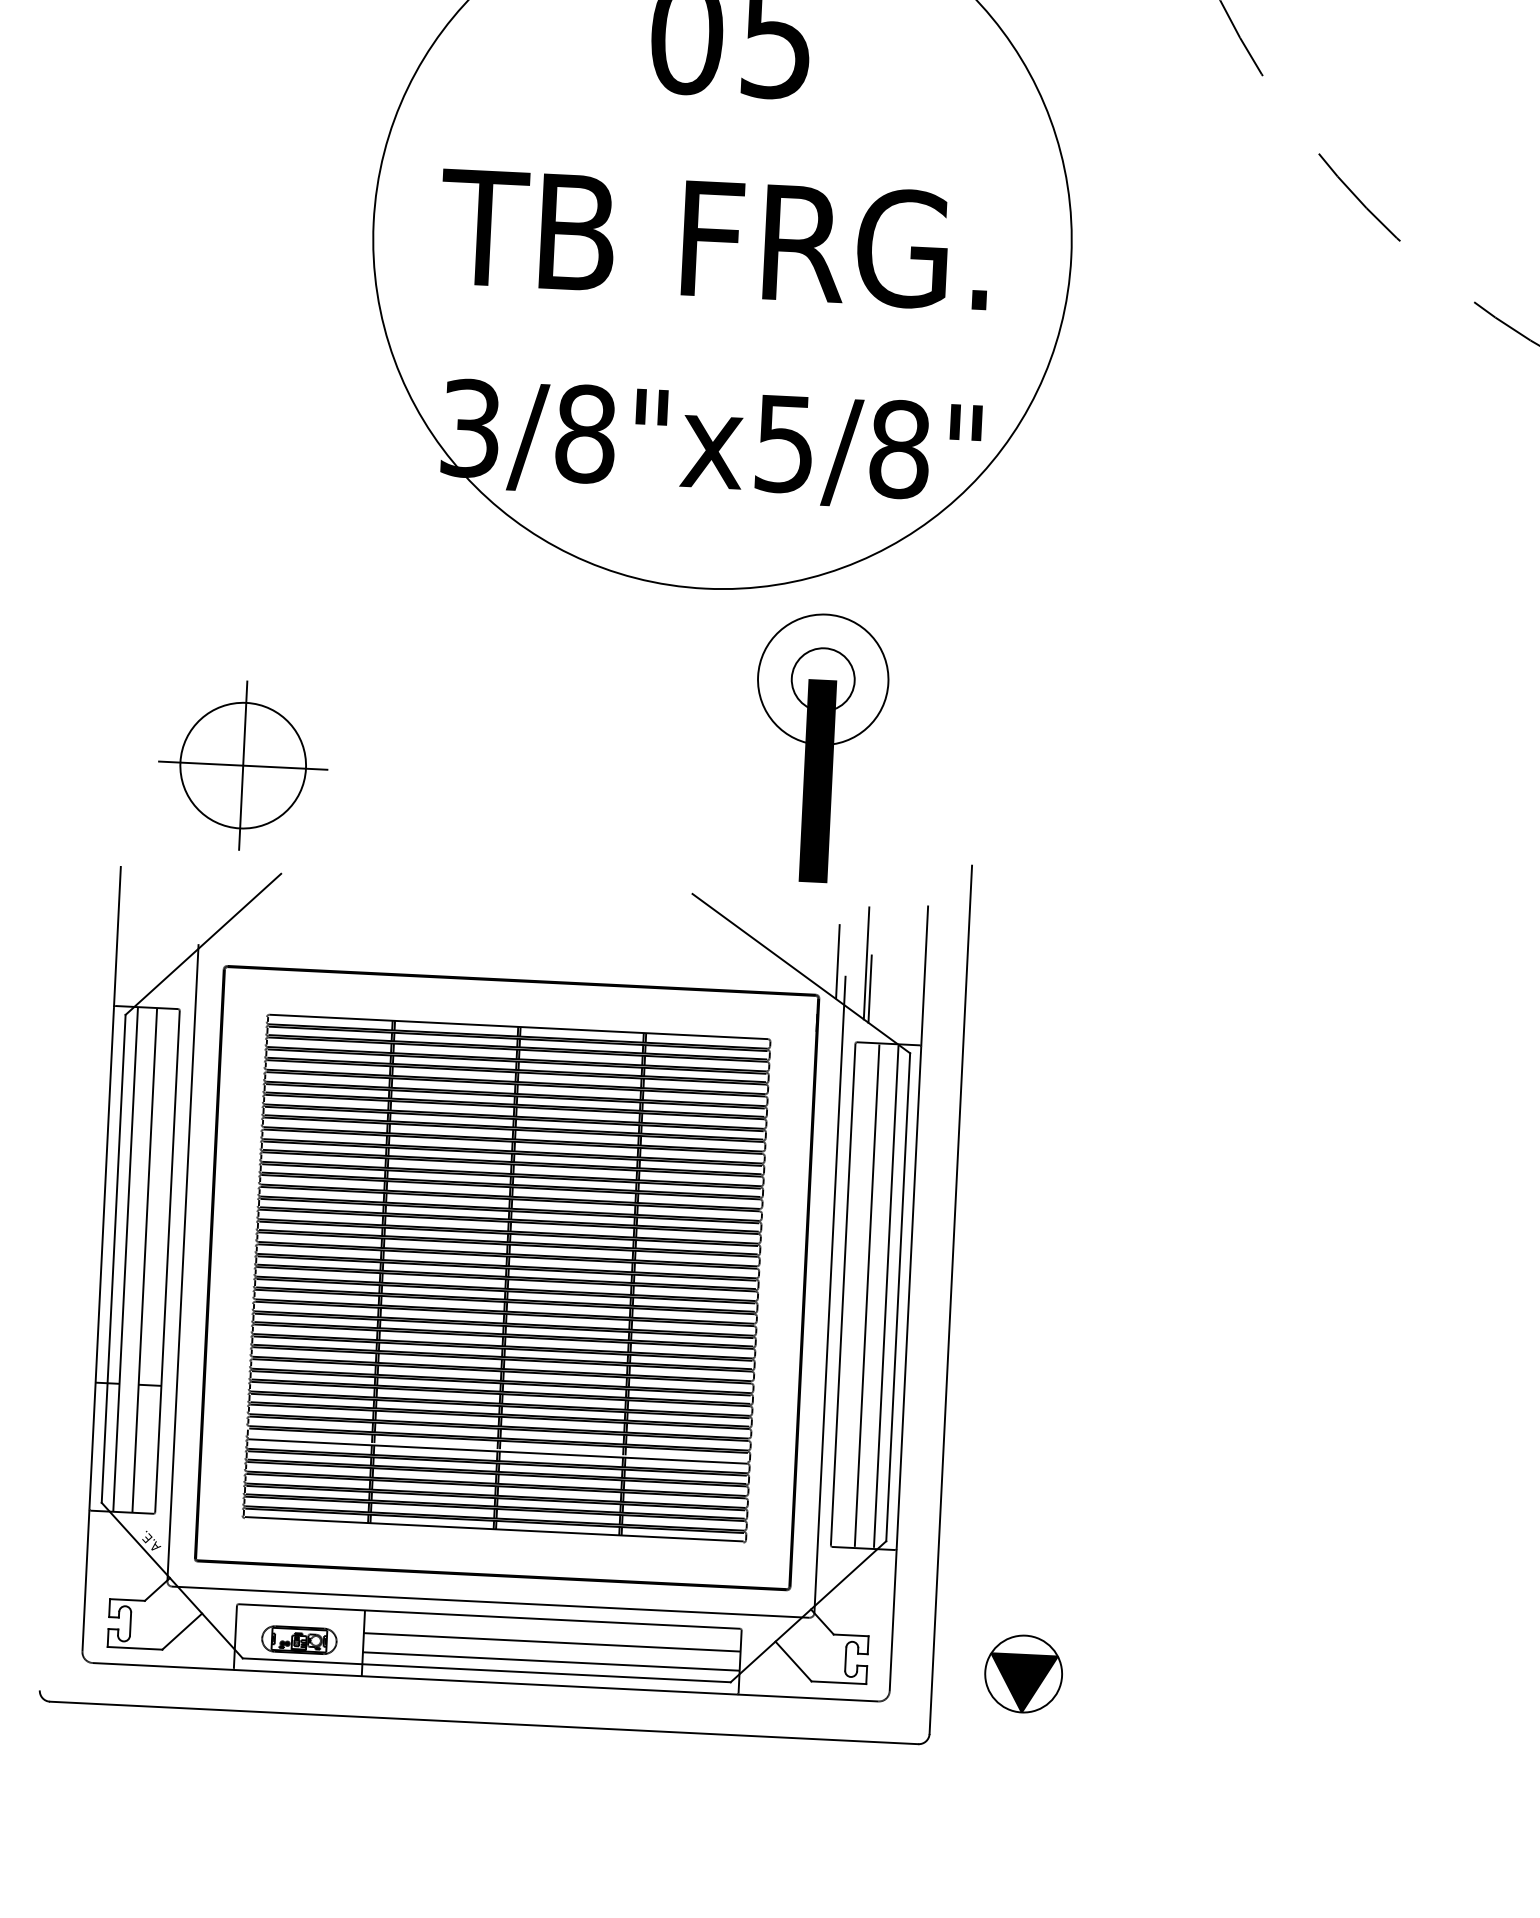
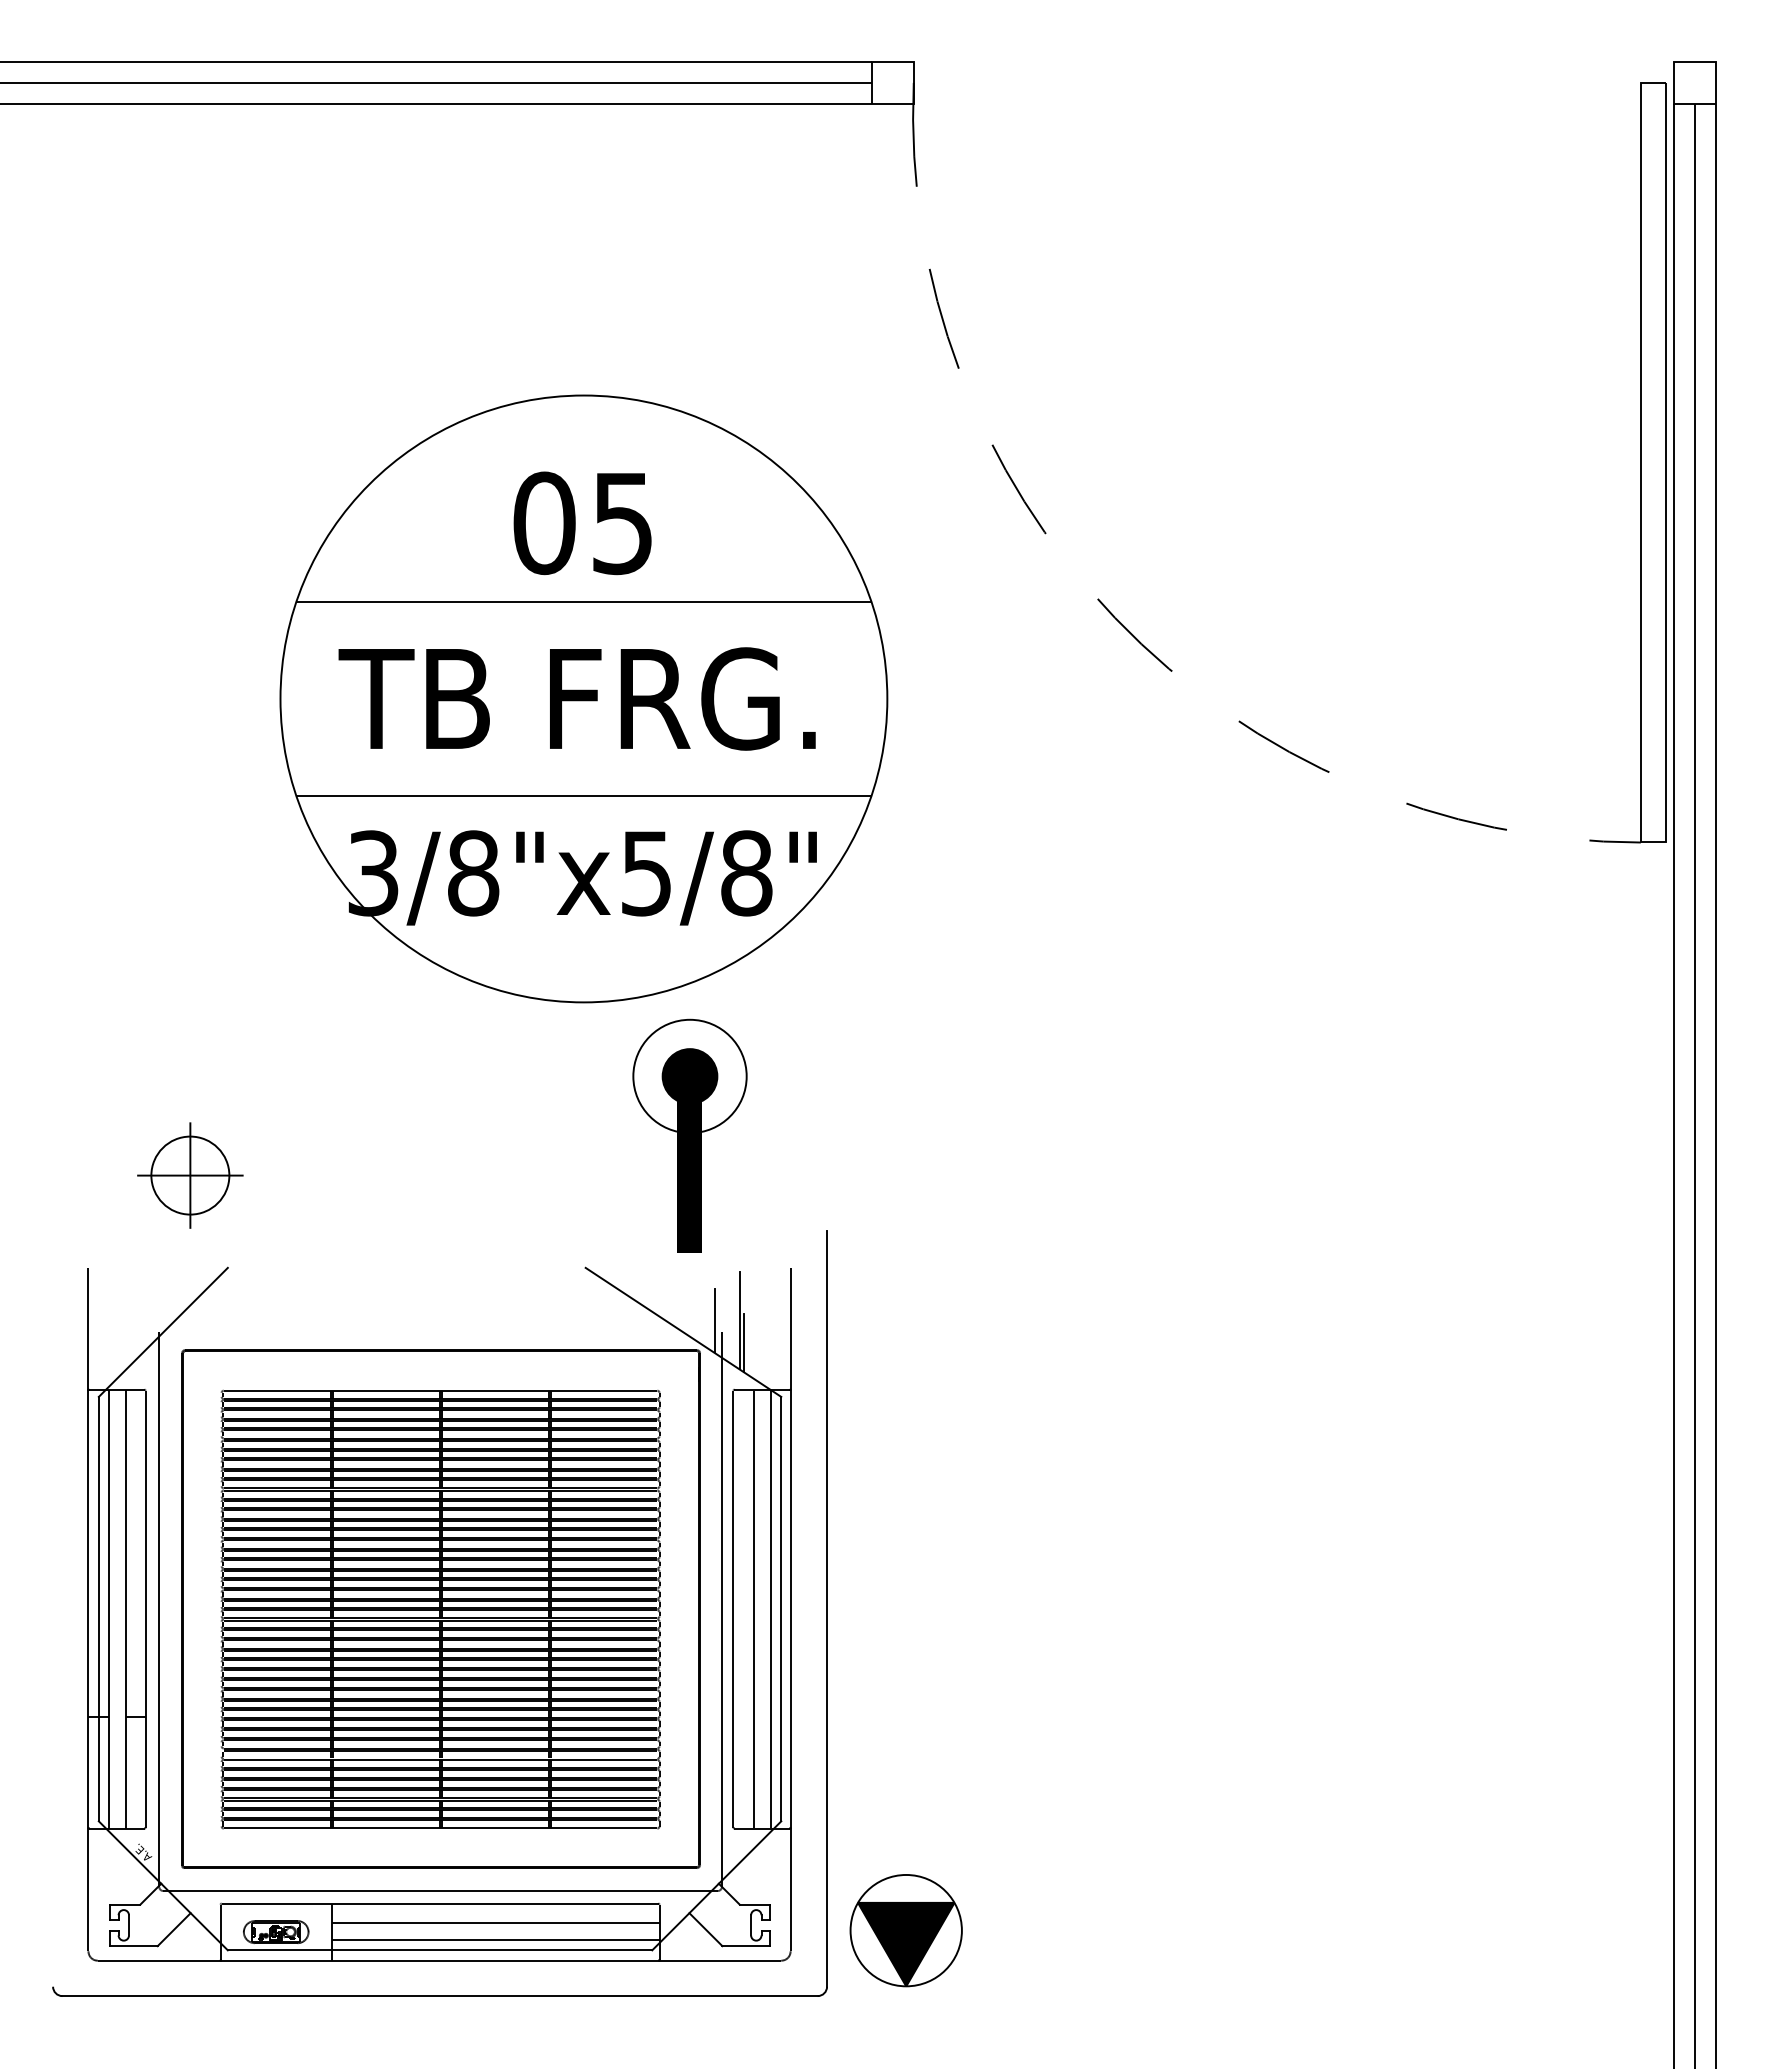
line: (727, 127) -> (583, 601), added
line: (716, 351) -> (583, 796), added
fill: (822, 679) -> (689, 1076), added
part: (243, 765) -> (190, 1175), size x0.71
part: (1022, 1673) -> (905, 1930), size x1.67

